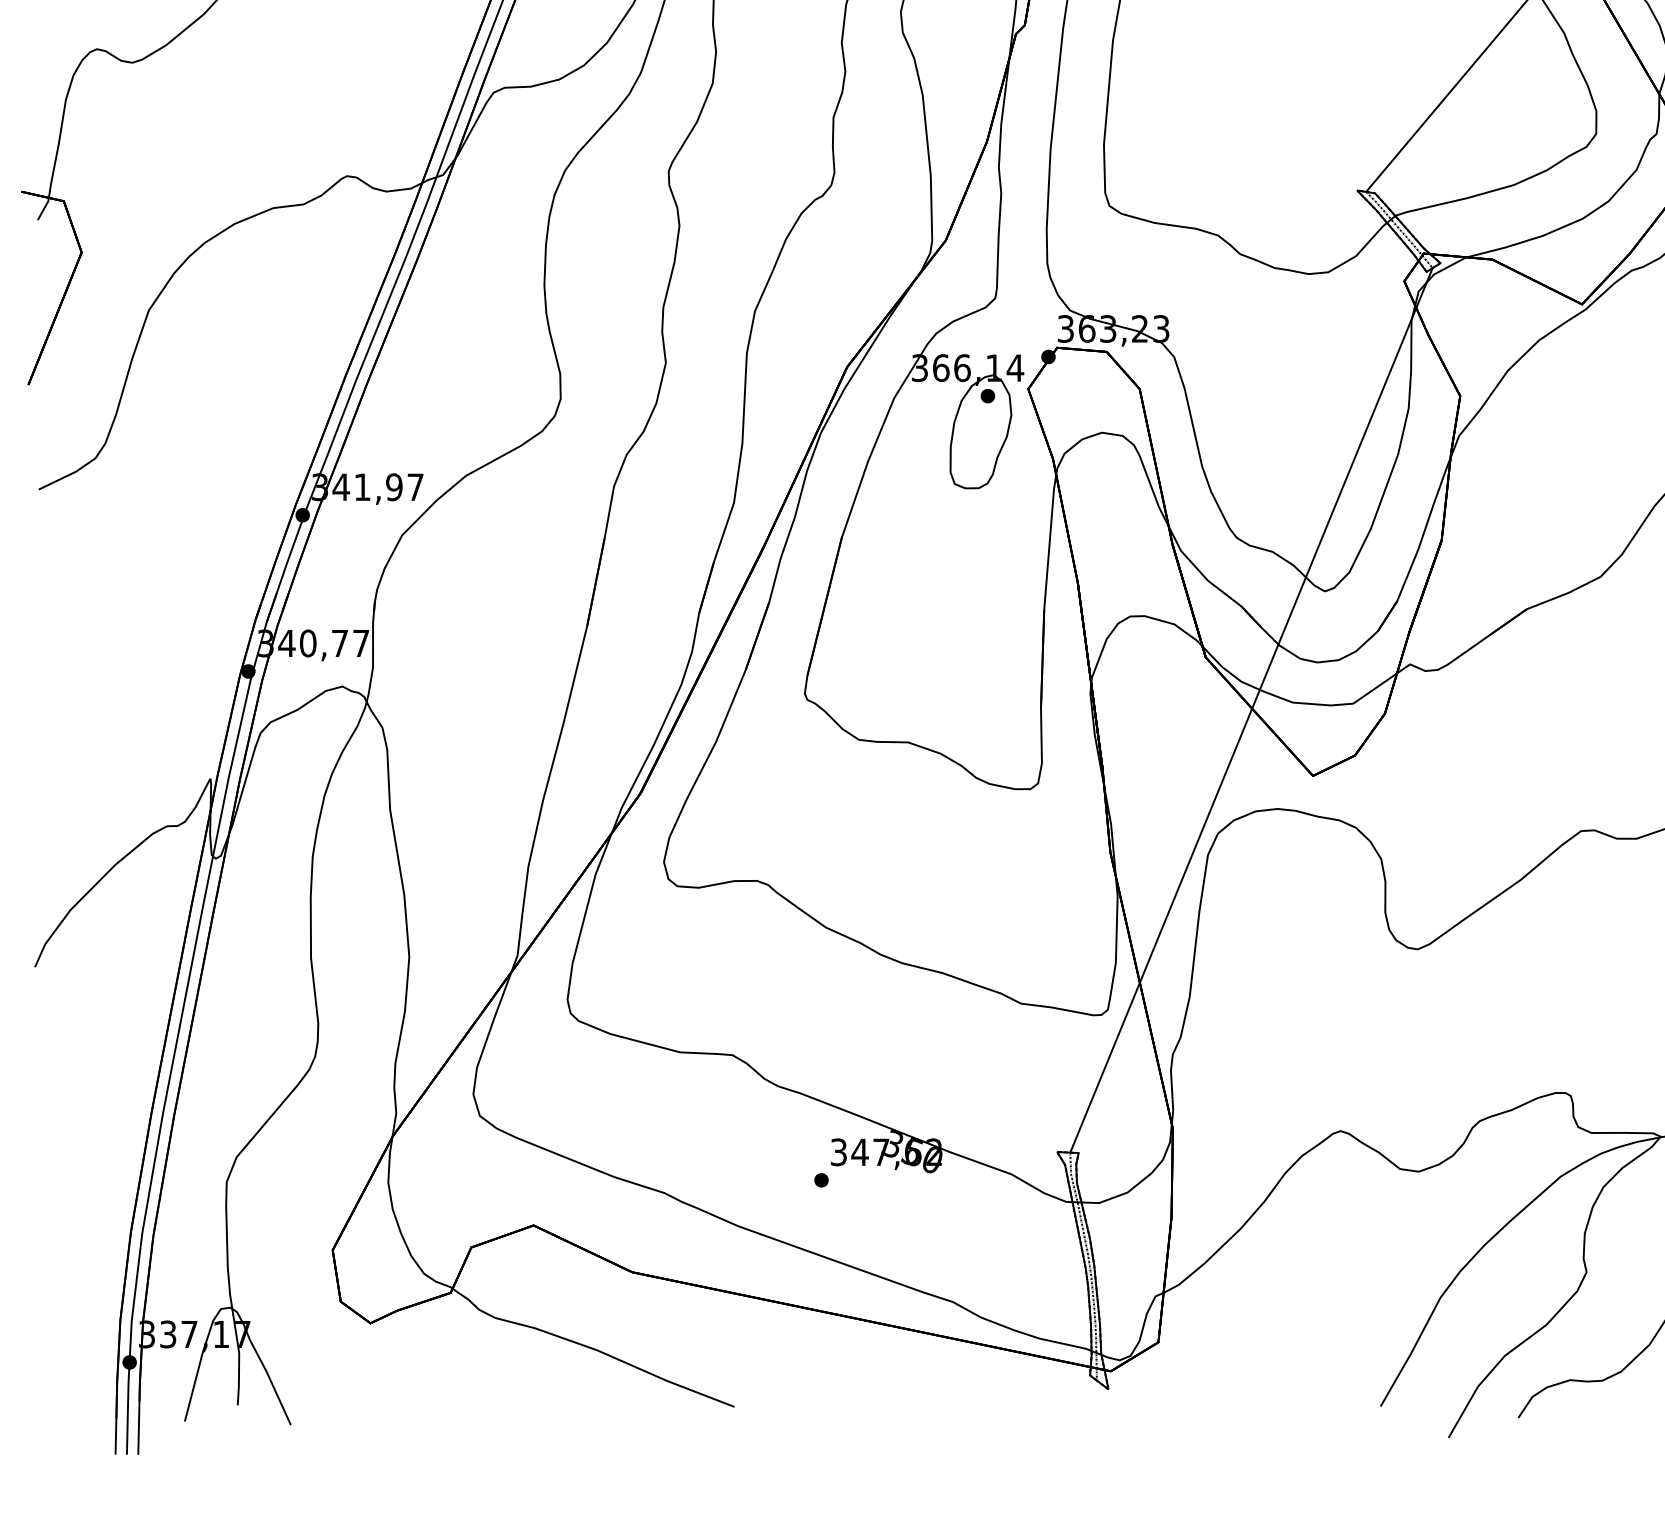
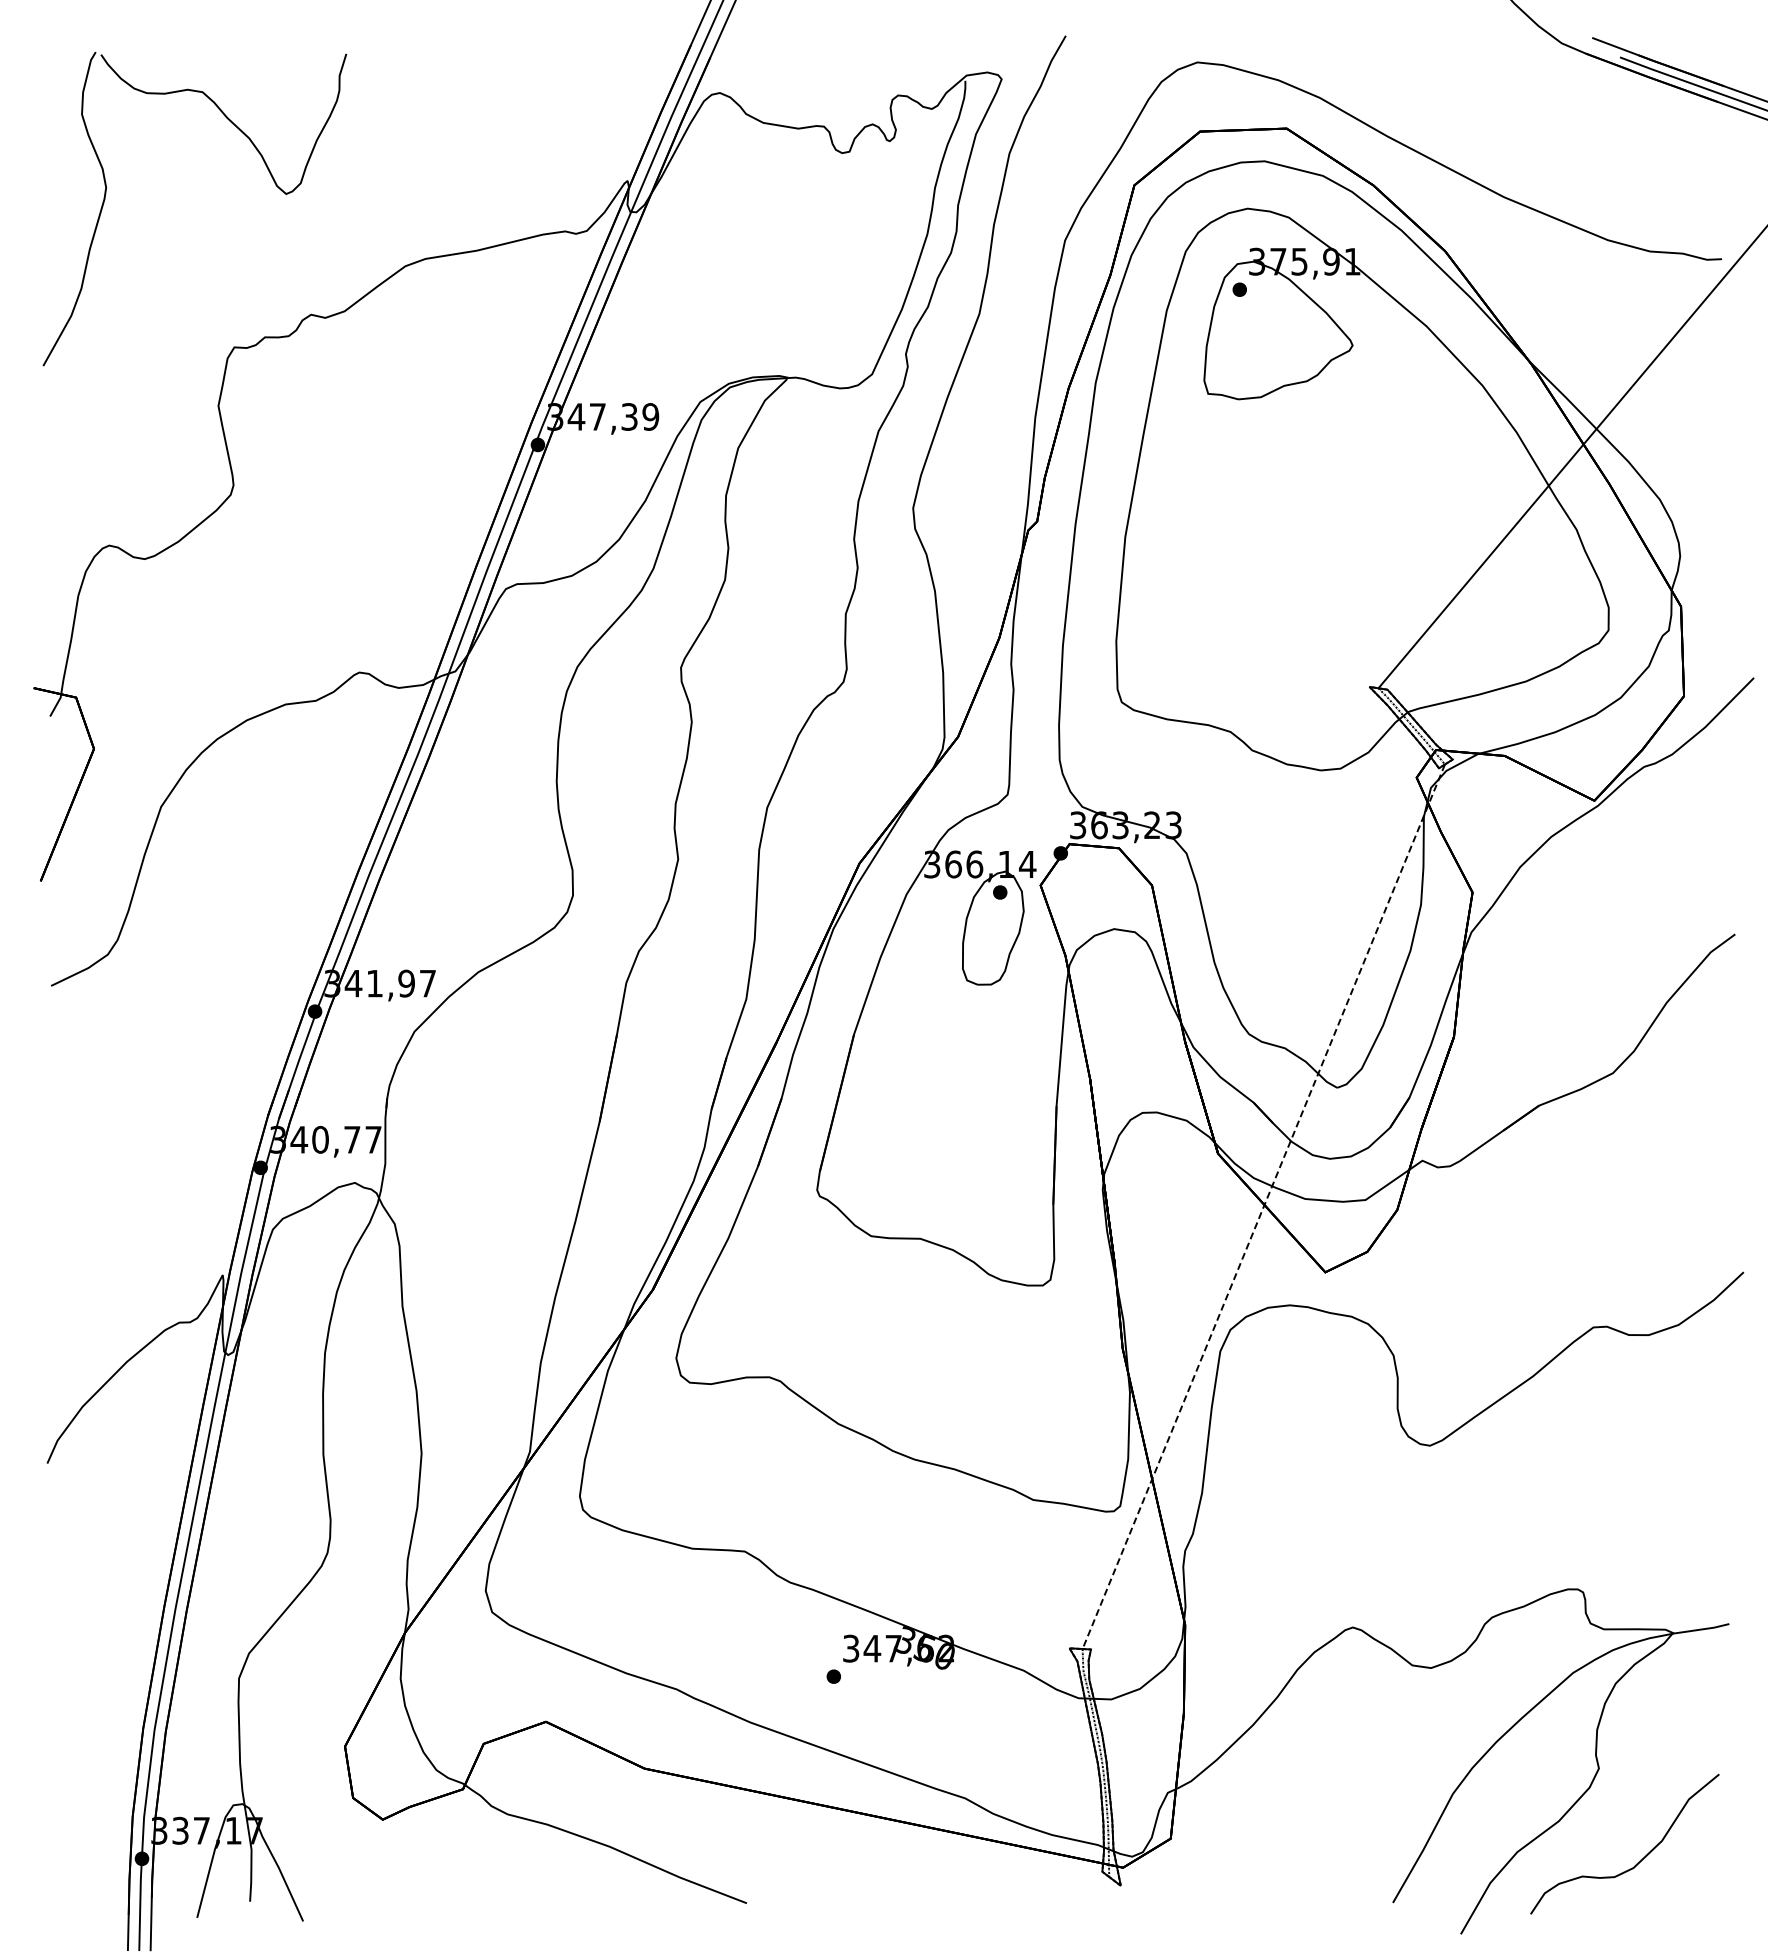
line: (1251, 710) -> (1263, 1206), solid -> dashed

